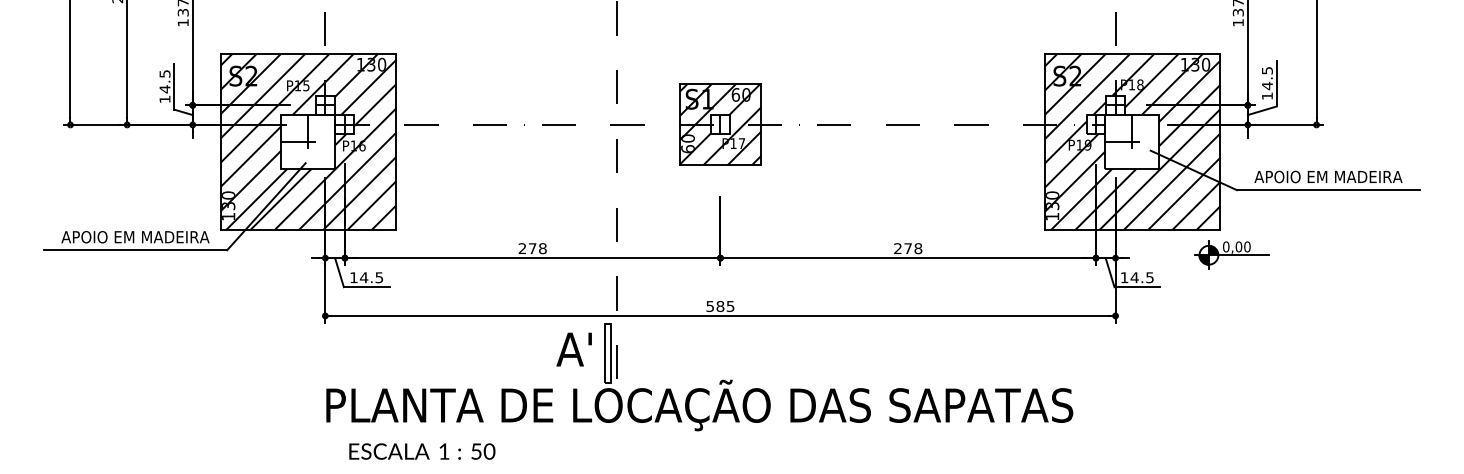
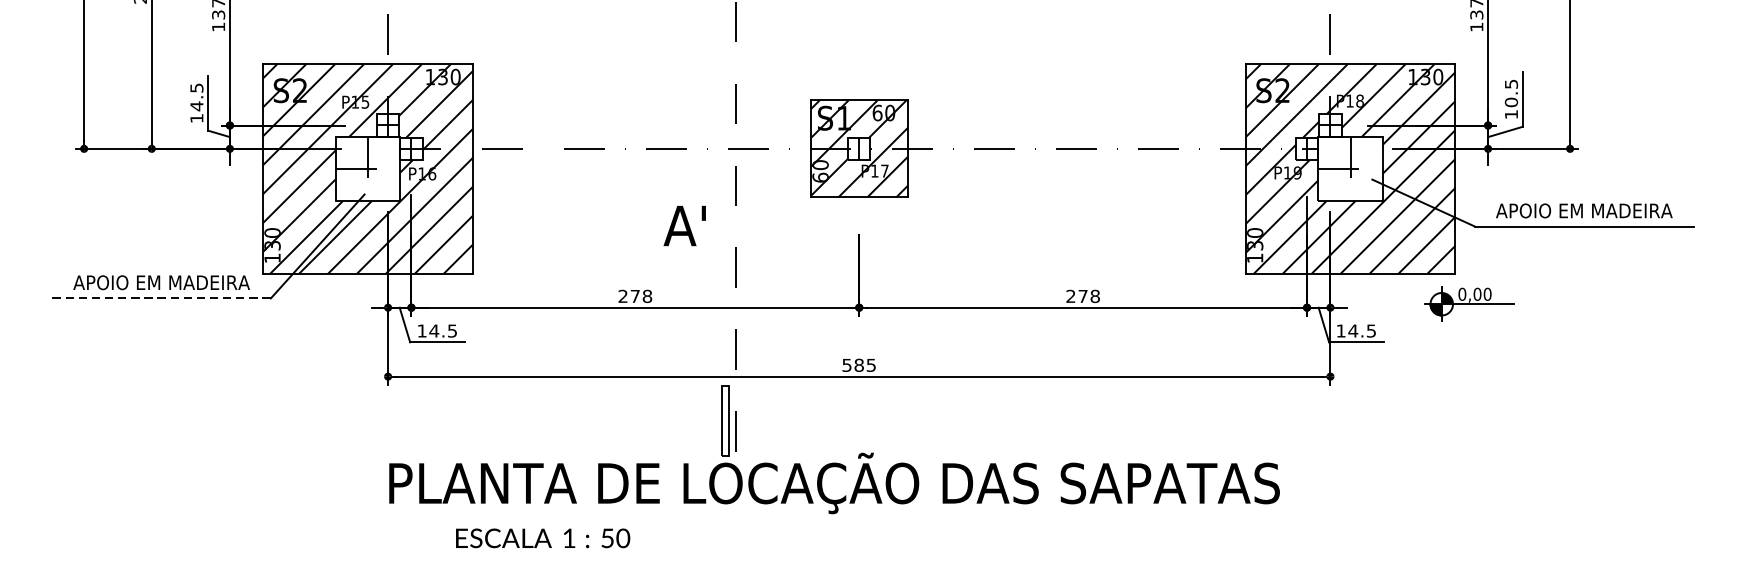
text: (1266, 85) -> (1510, 101), 14.5 -> 10.5
line: (135, 250) -> (161, 298), solid -> dashed
text: (573, 349) -> (683, 225), moved
text: (422, 451) -> (543, 538), moved

